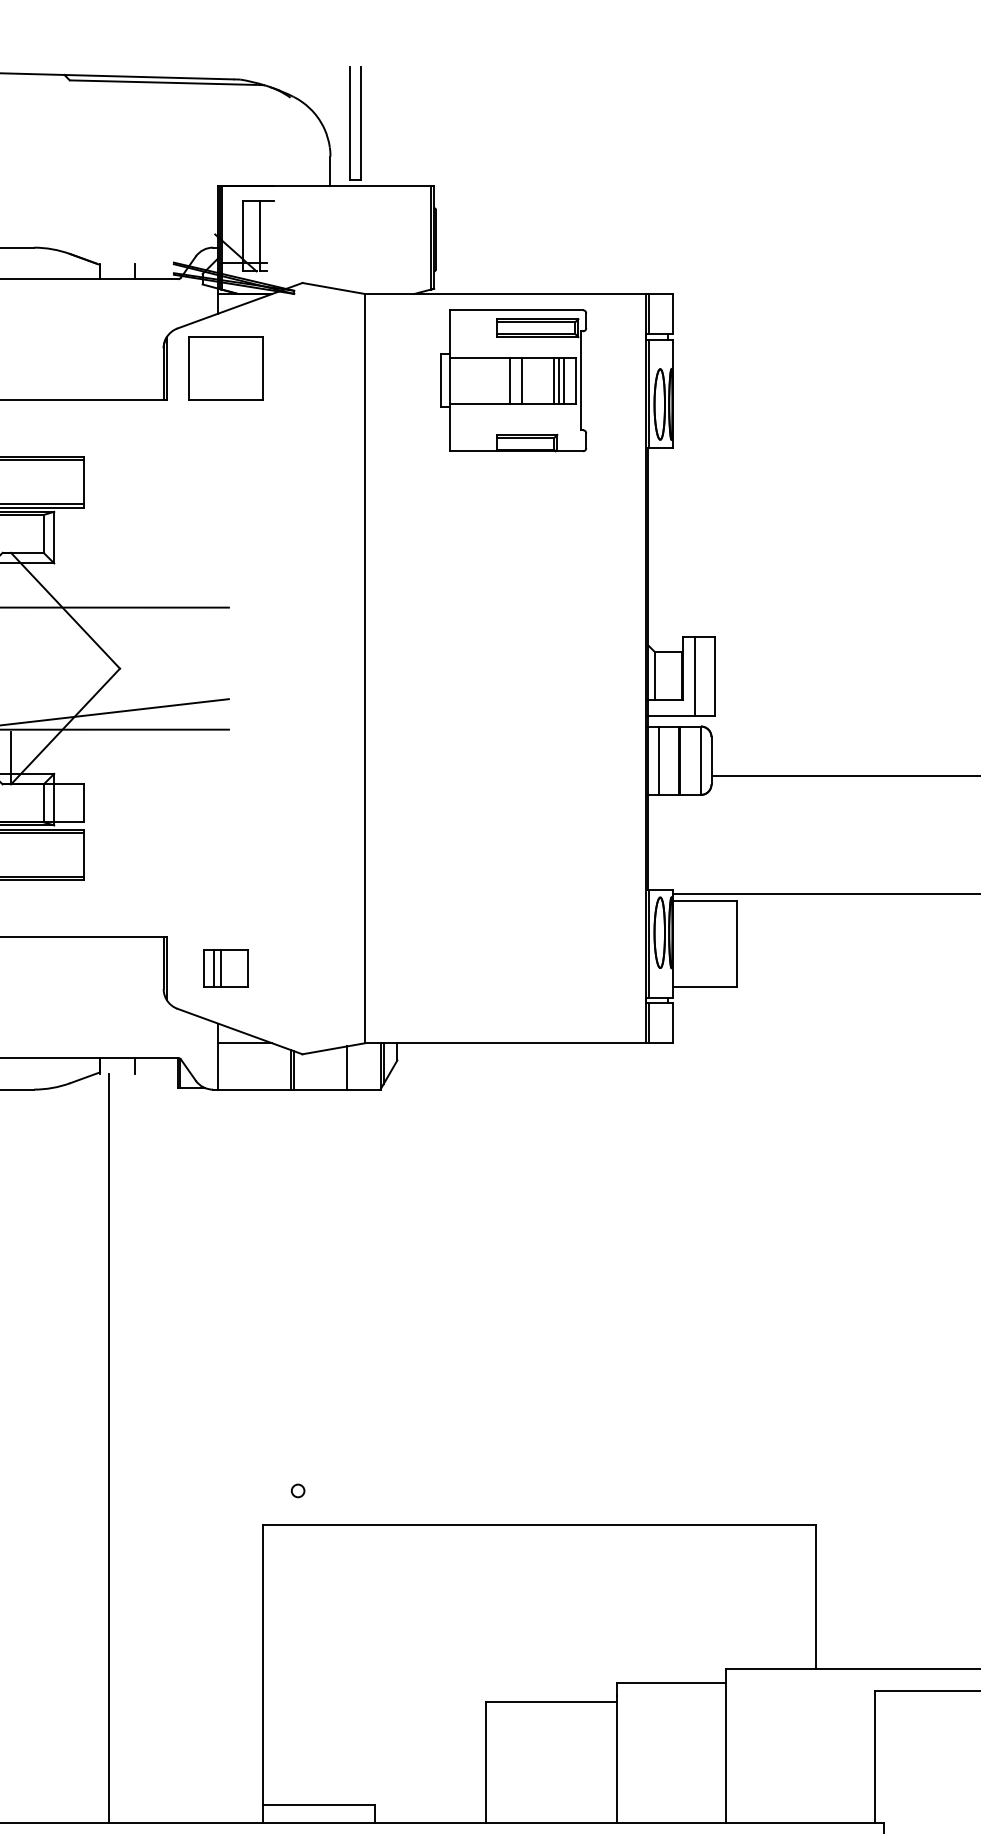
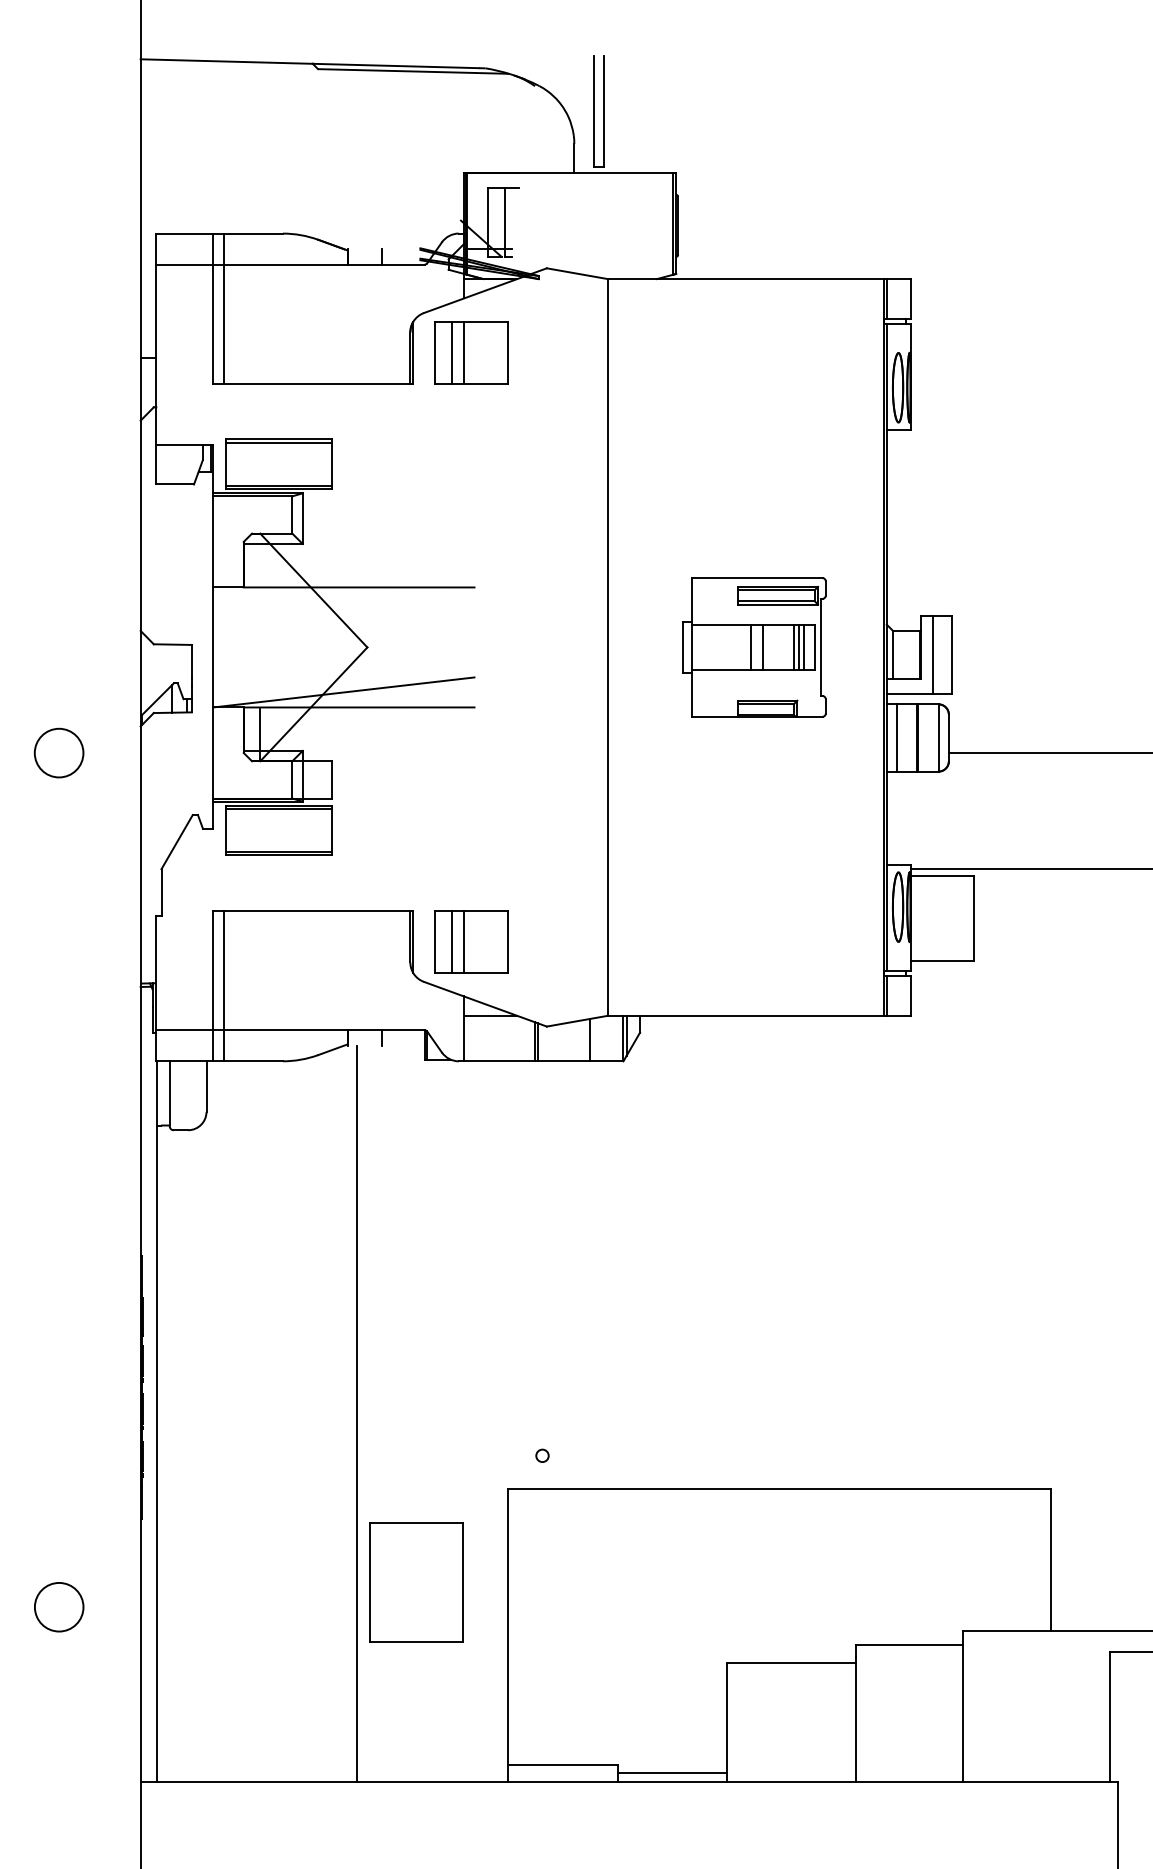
line: (205, 368) -> (451, 352), added
line: (218, 368) -> (464, 352), added
part: (513, 380) -> (754, 647), moved
part: (225, 967) -> (471, 941), size x1.67
part: (169, 1619) -> (416, 1582), added
line: (430, 1813) -> (672, 1772), added

